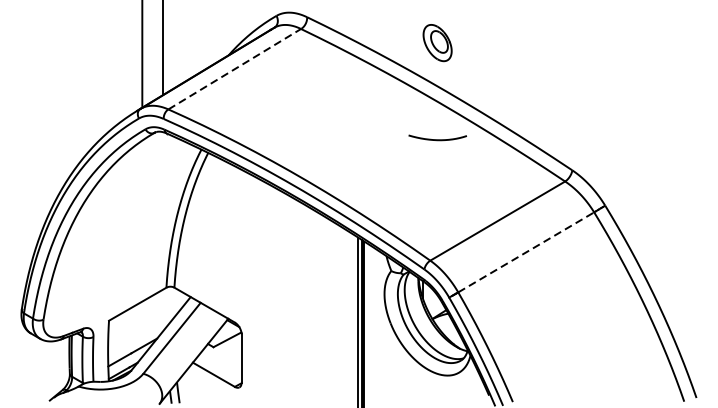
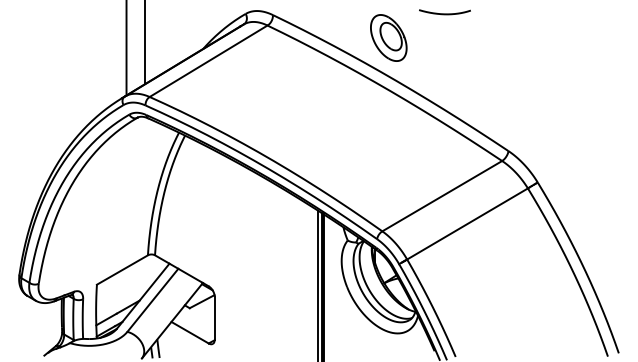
part: (437, 42) -> (388, 37), size x1.43
line: (235, 68) -> (209, 60), dashed -> solid
curve: (437, 139) -> (444, 13), moved
line: (526, 251) -> (467, 223), dashed -> solid

